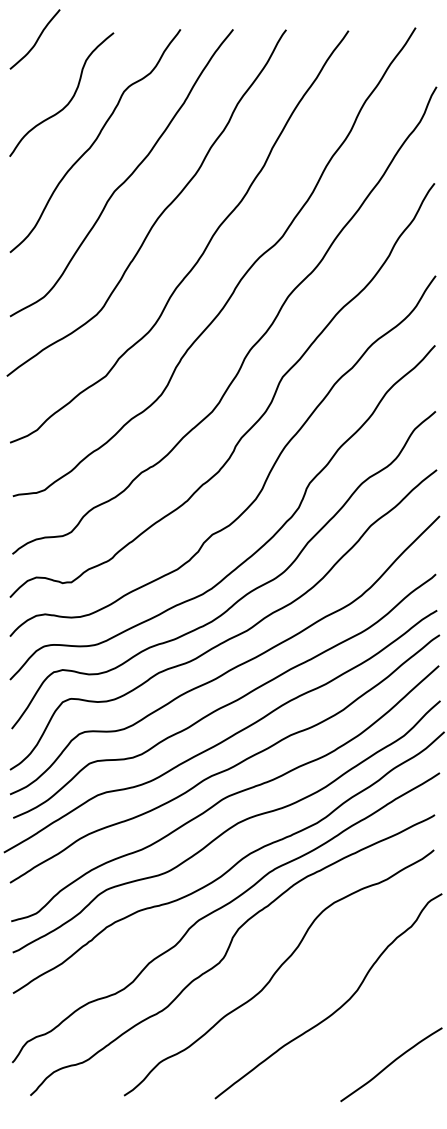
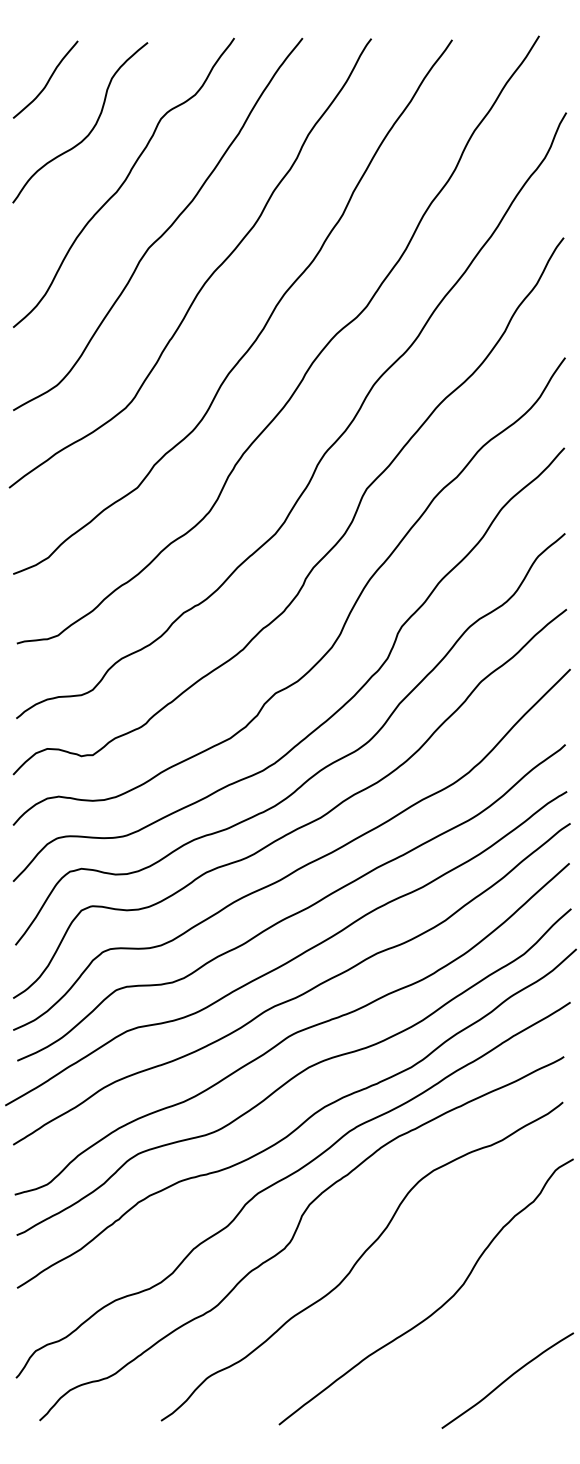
curve: (36, 39) -> (47, 79), moved

